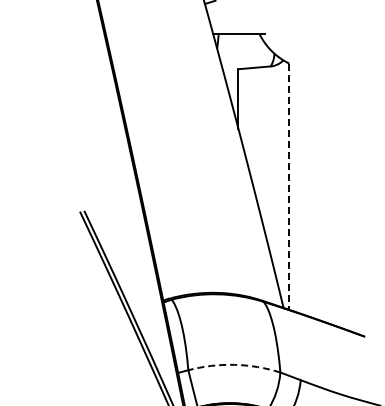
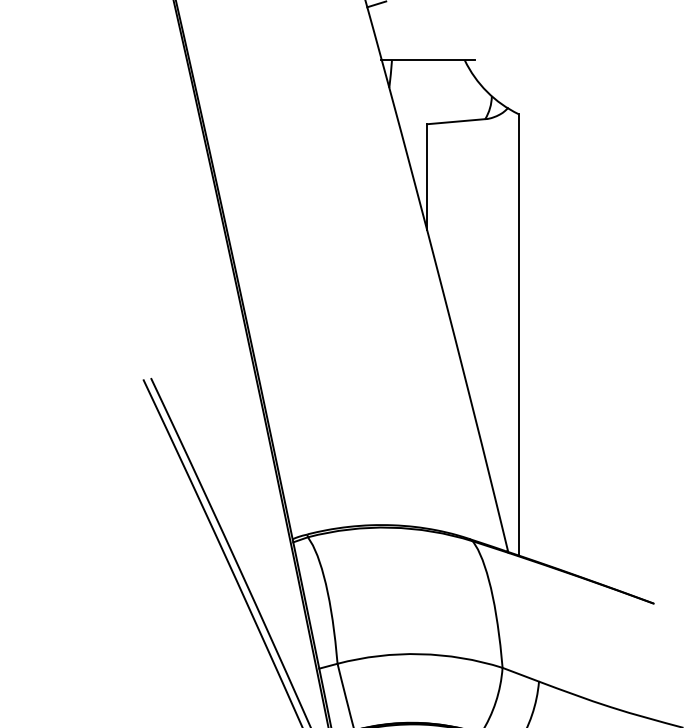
line: (289, 187) -> (518, 336), dashed -> solid
arc: (234, 364) -> (420, 653), dashed -> solid

